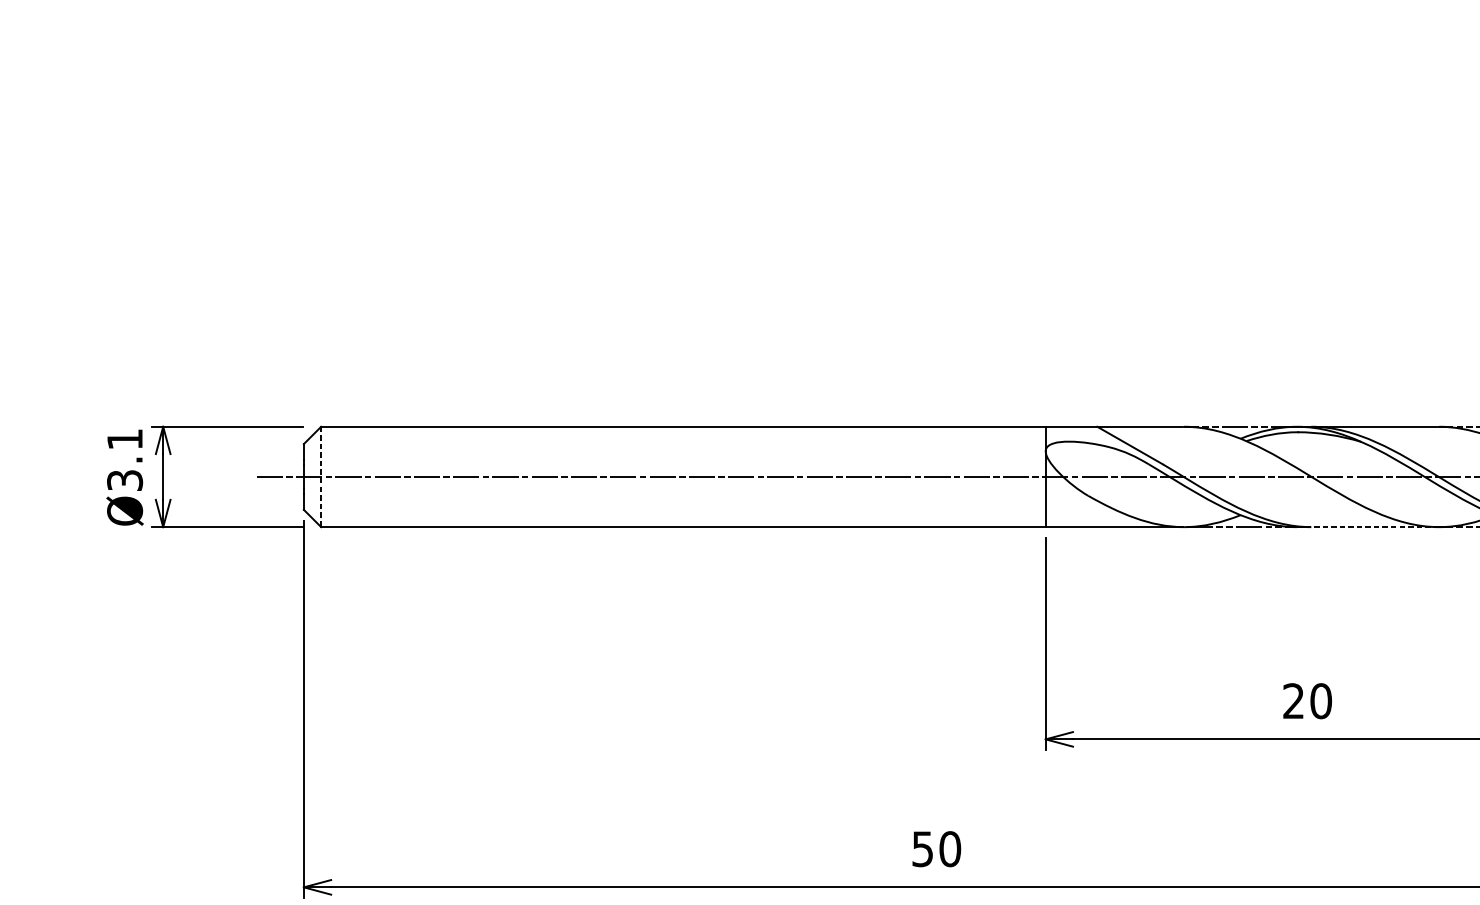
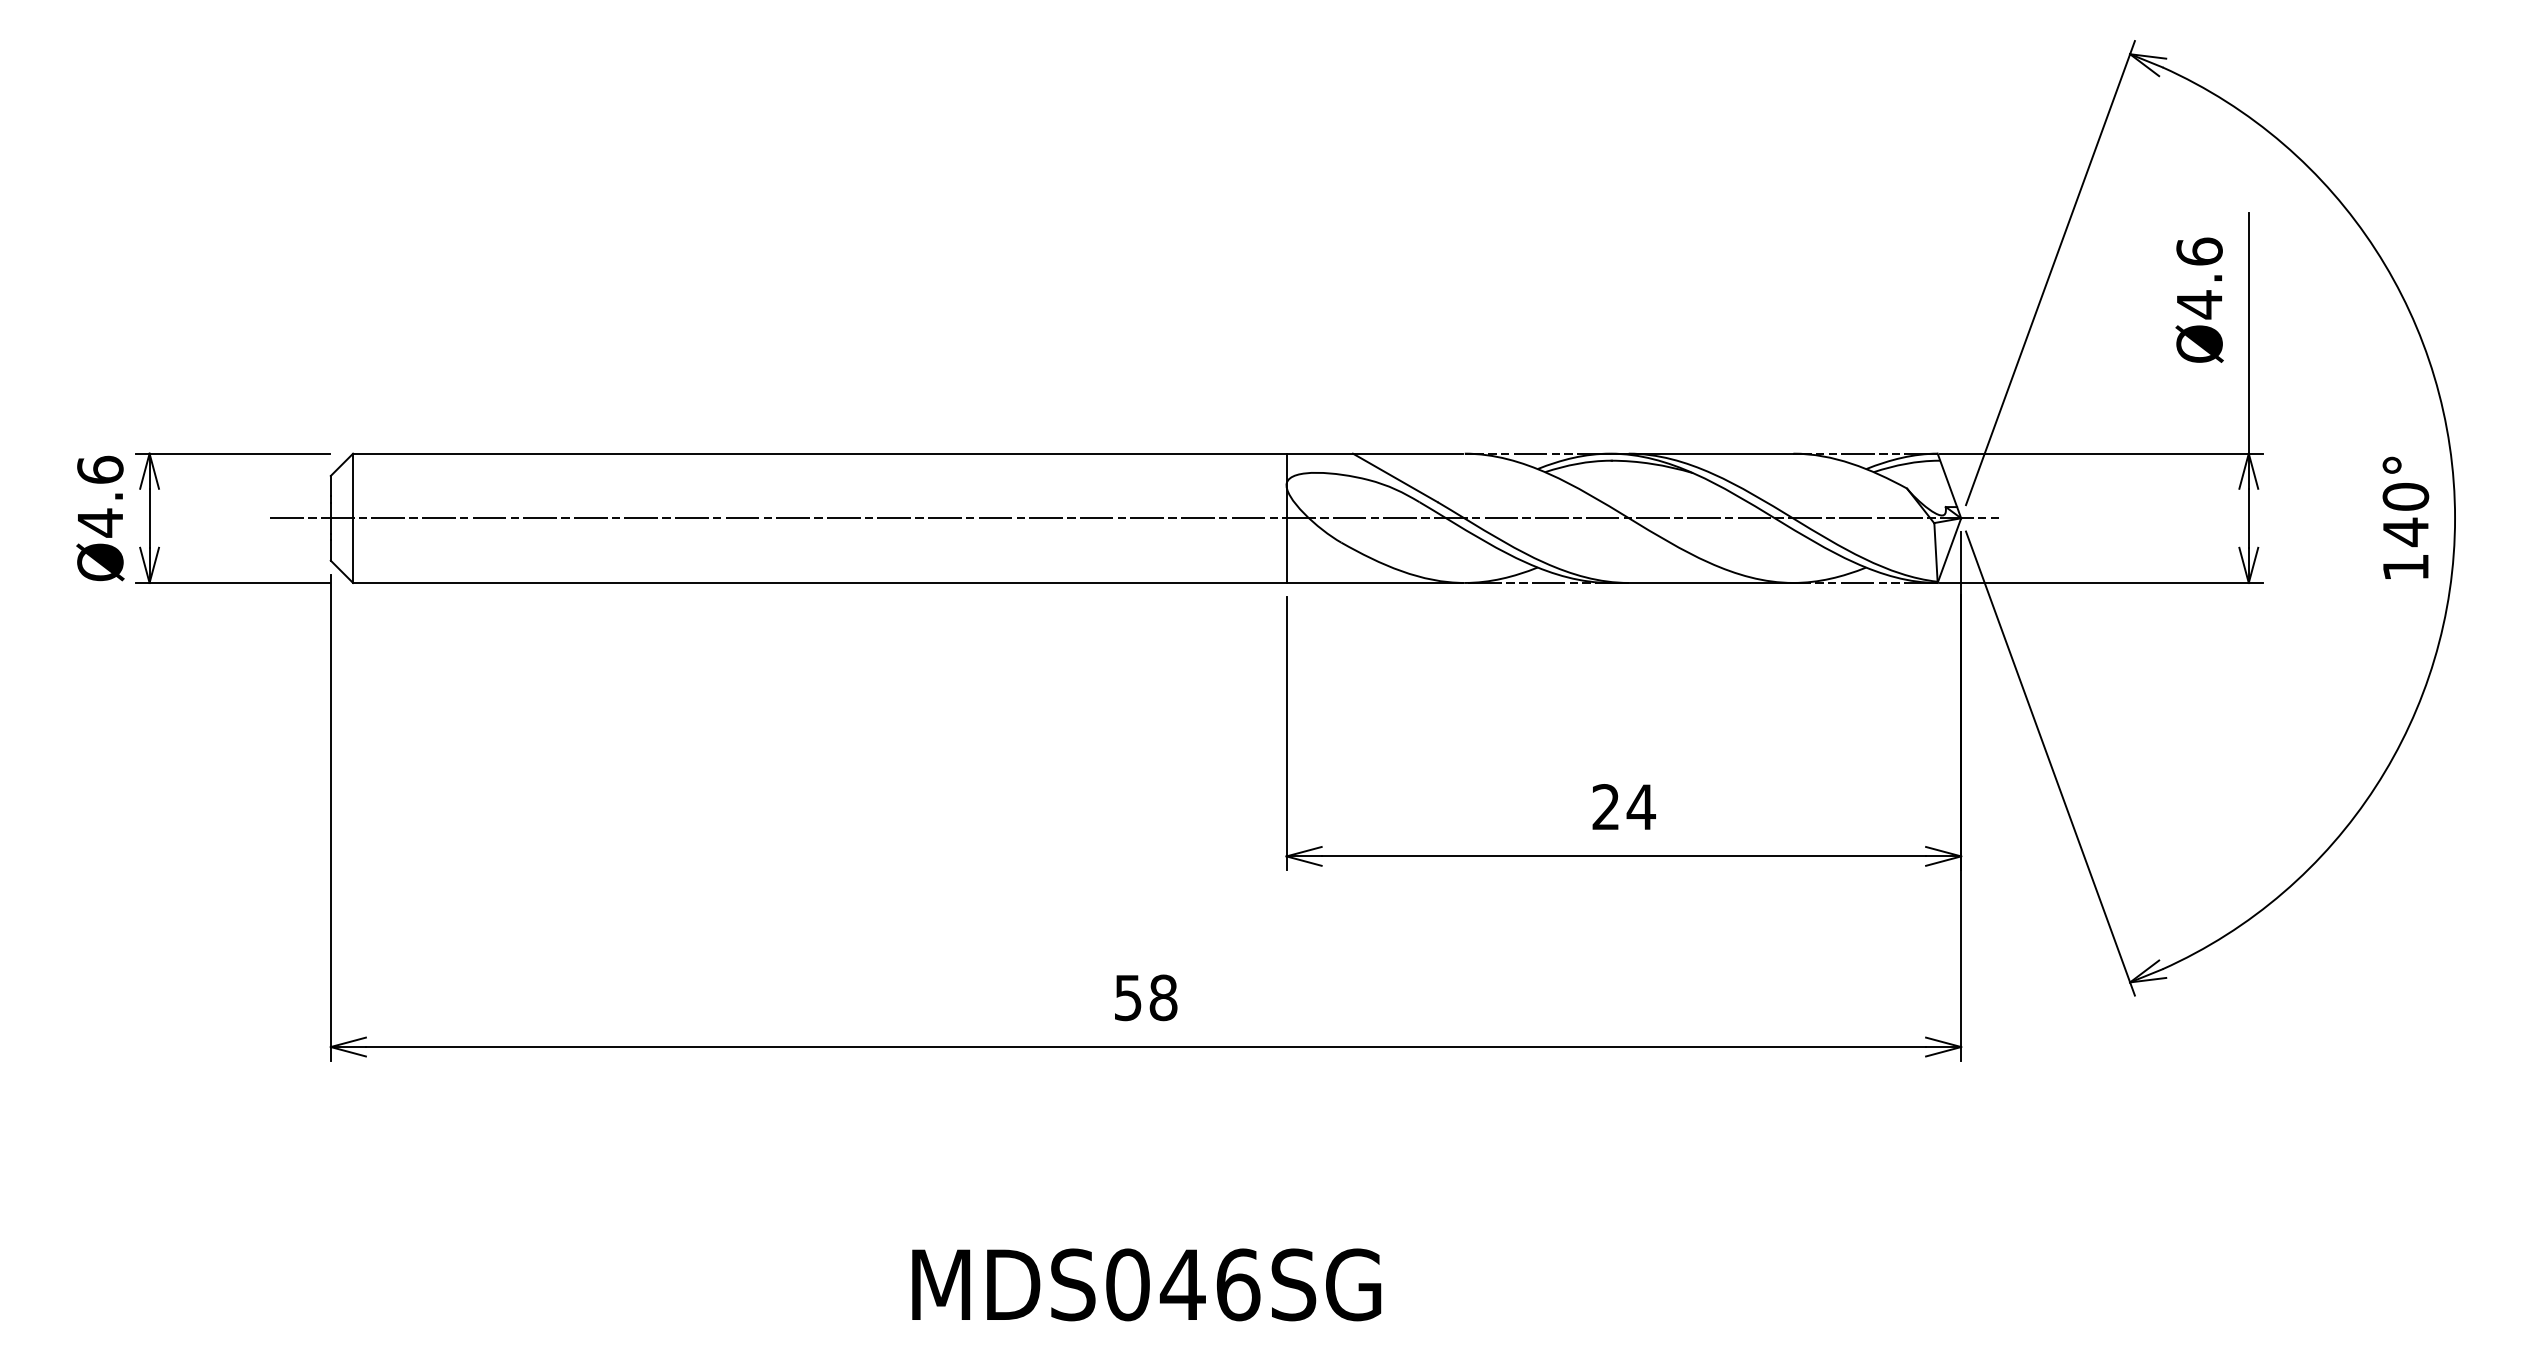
text: (125, 460) -> (100, 496), Ø3.1 -> Ø4.6
line: (321, 477) -> (353, 518), dashed -> solid
line: (1367, 526) -> (1701, 582), dashed -> solid
text: (1320, 701) -> (1640, 807), 20 -> 24
text: (950, 848) -> (1163, 997), 50 -> 58

